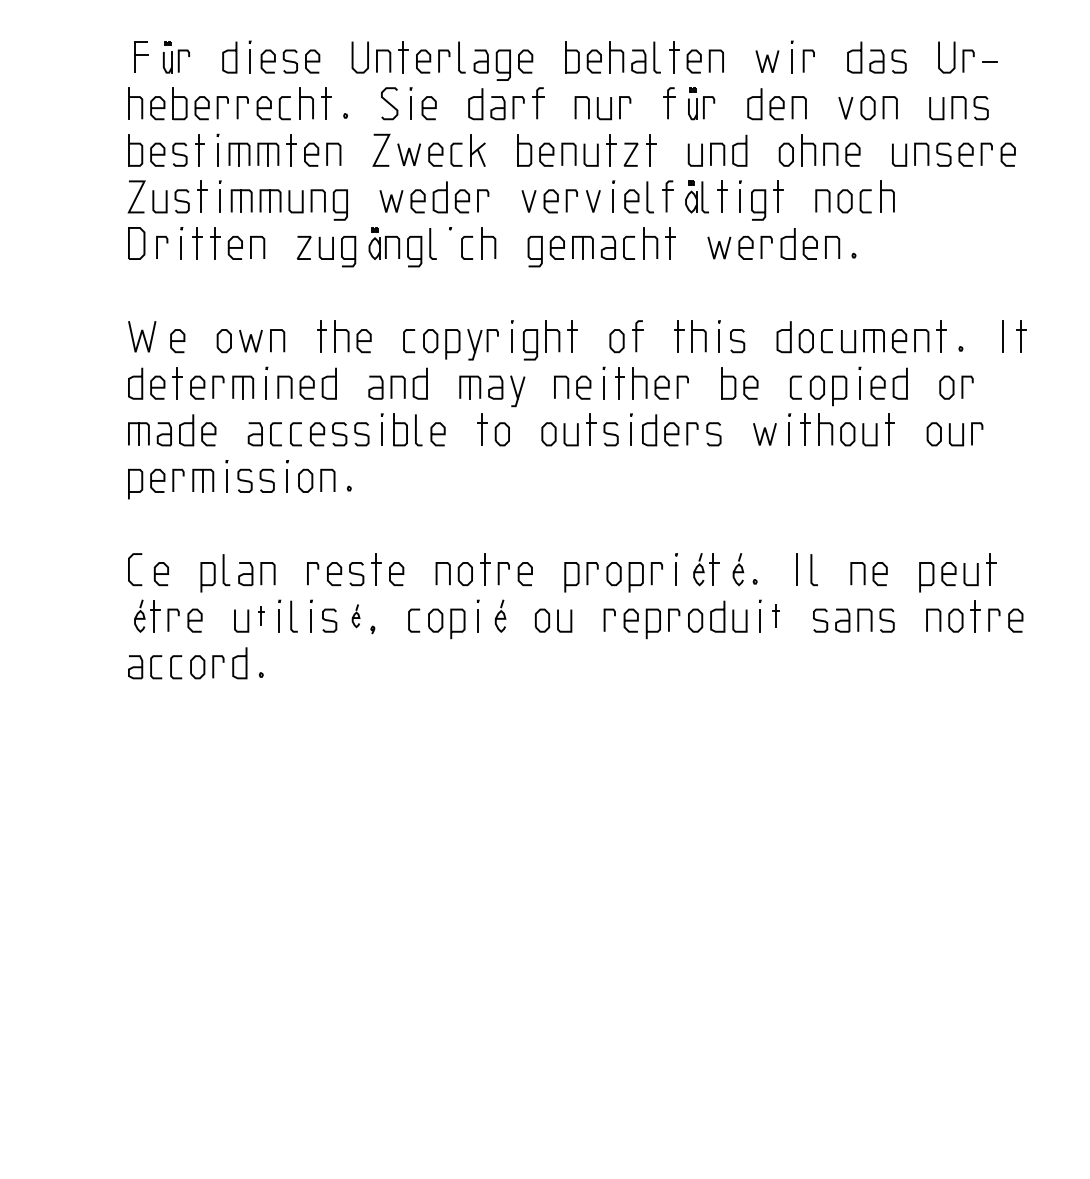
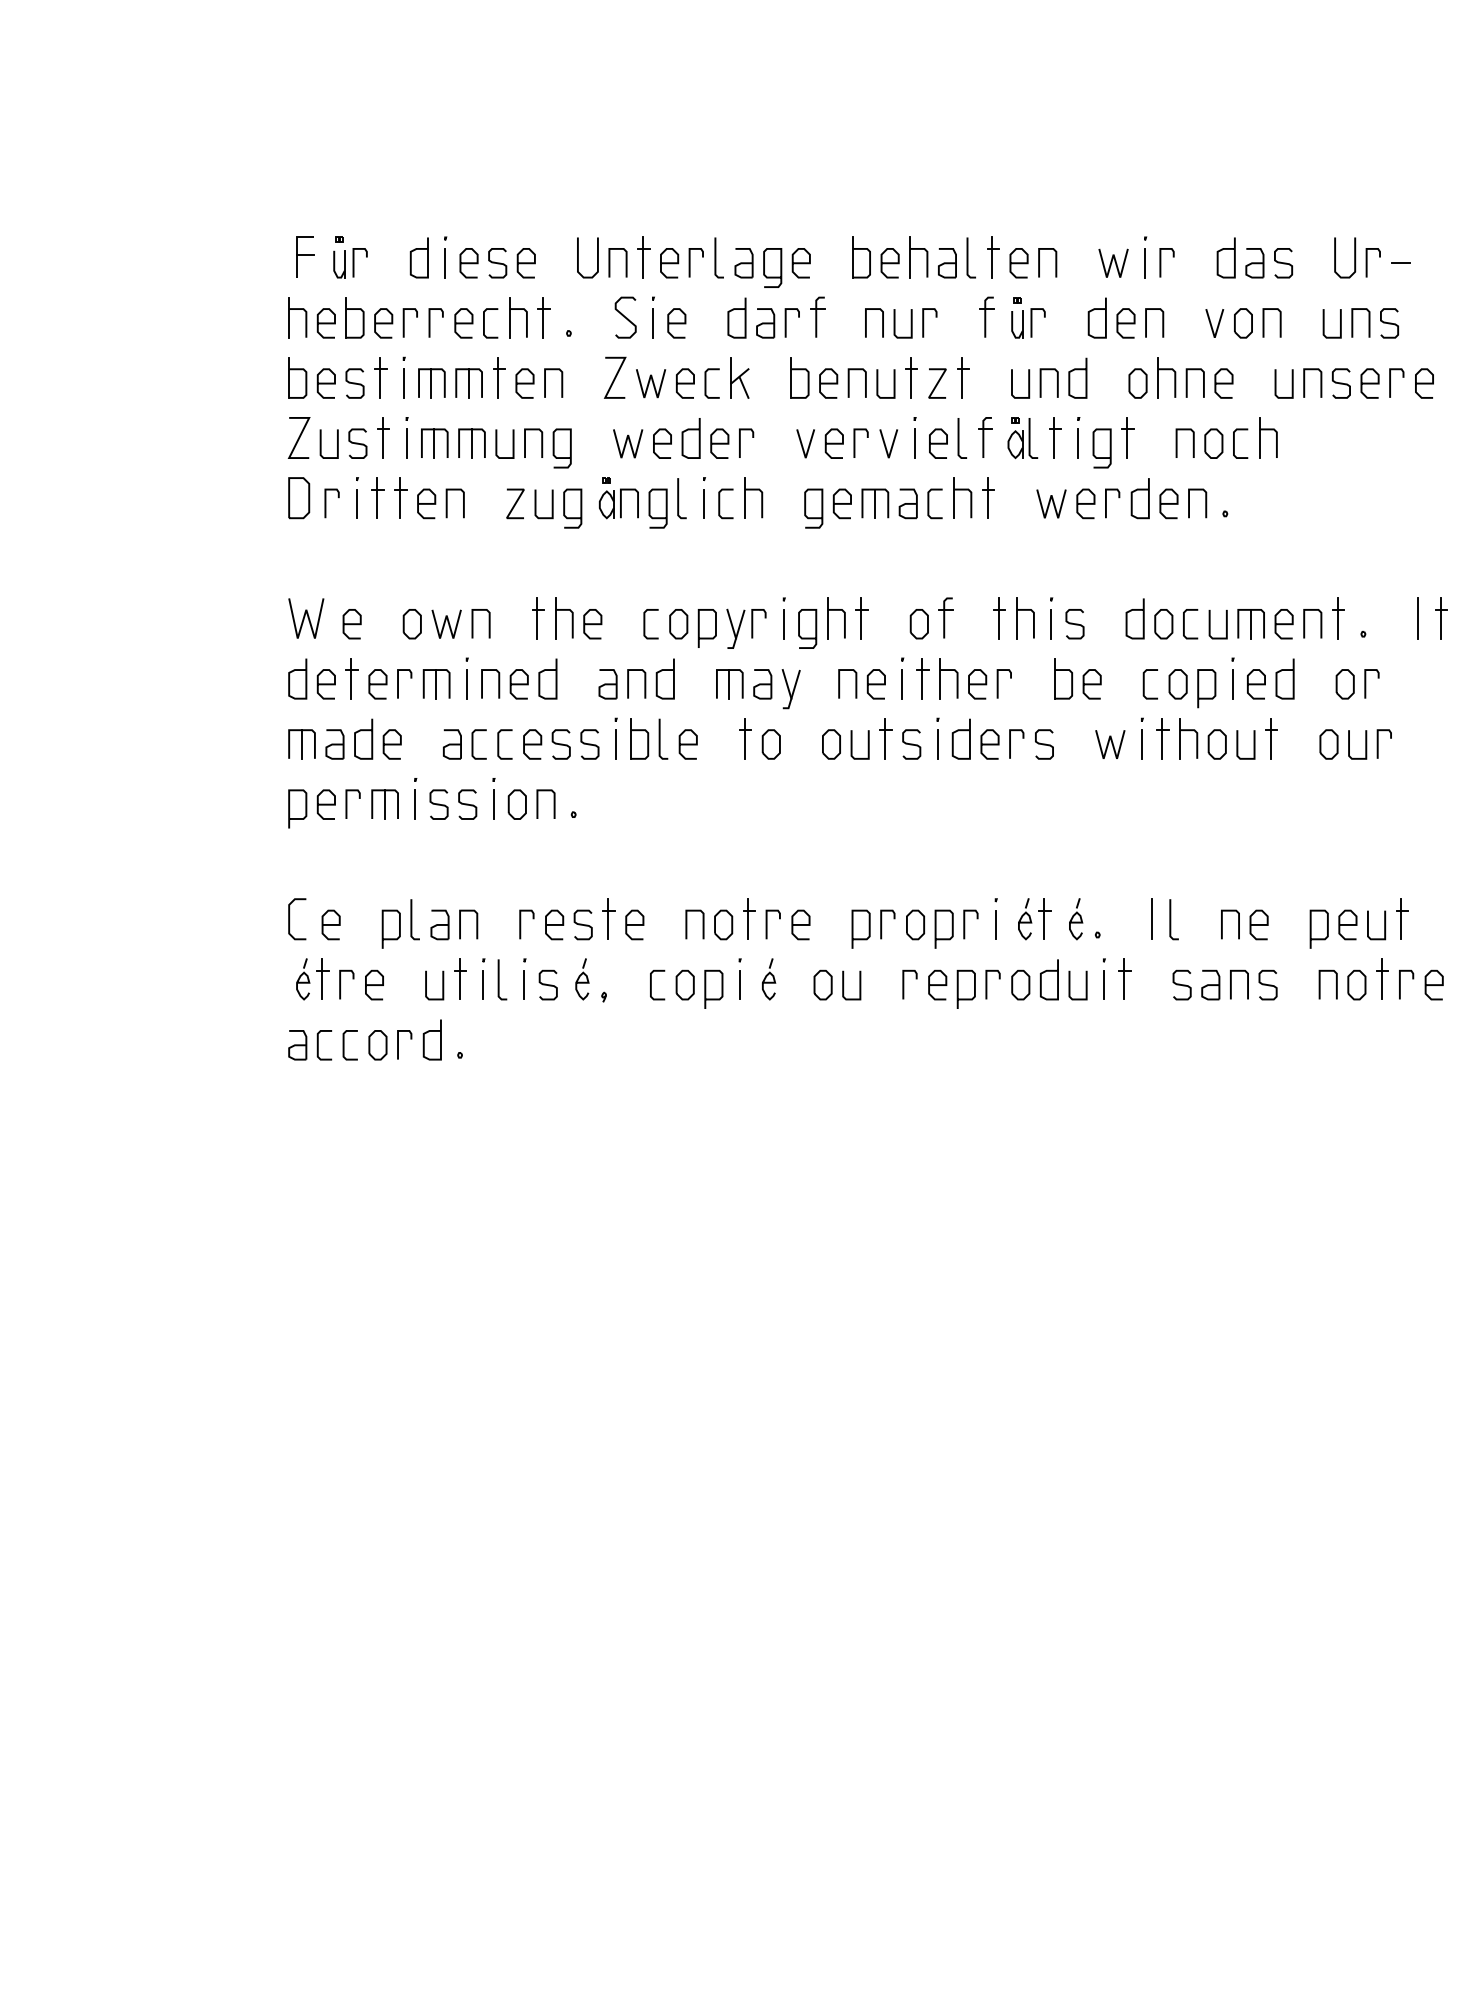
line: (449, 247) -> (703, 503), added
part: (261, 615) -> (460, 978), size x1.67
part: (775, 615) -> (1124, 978), size x1.43
part: (356, 616) -> (582, 979), size x1.43

